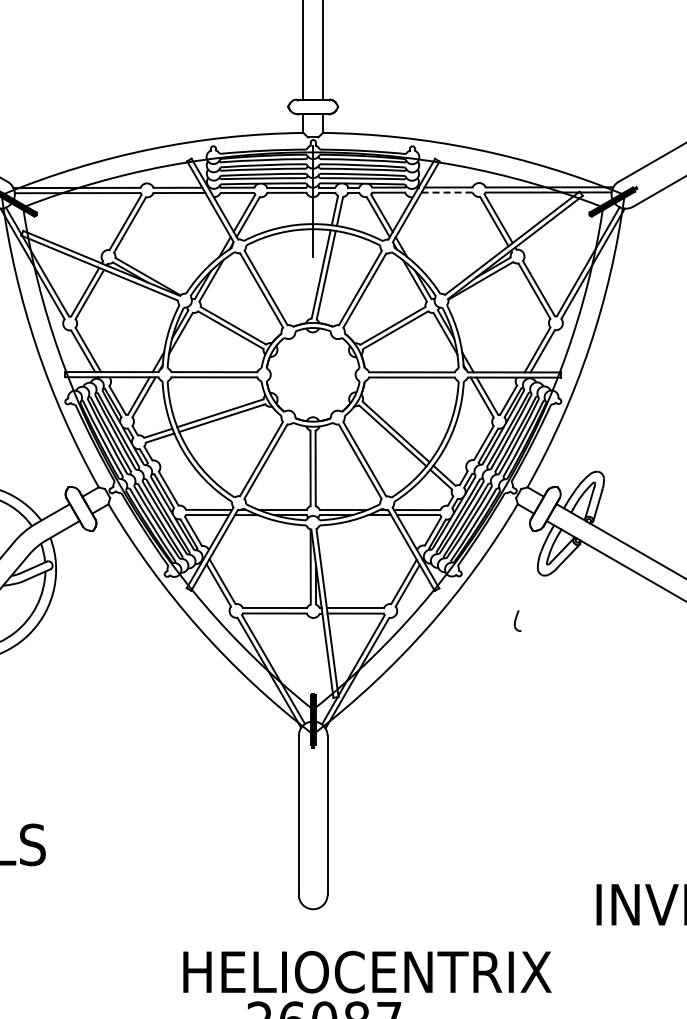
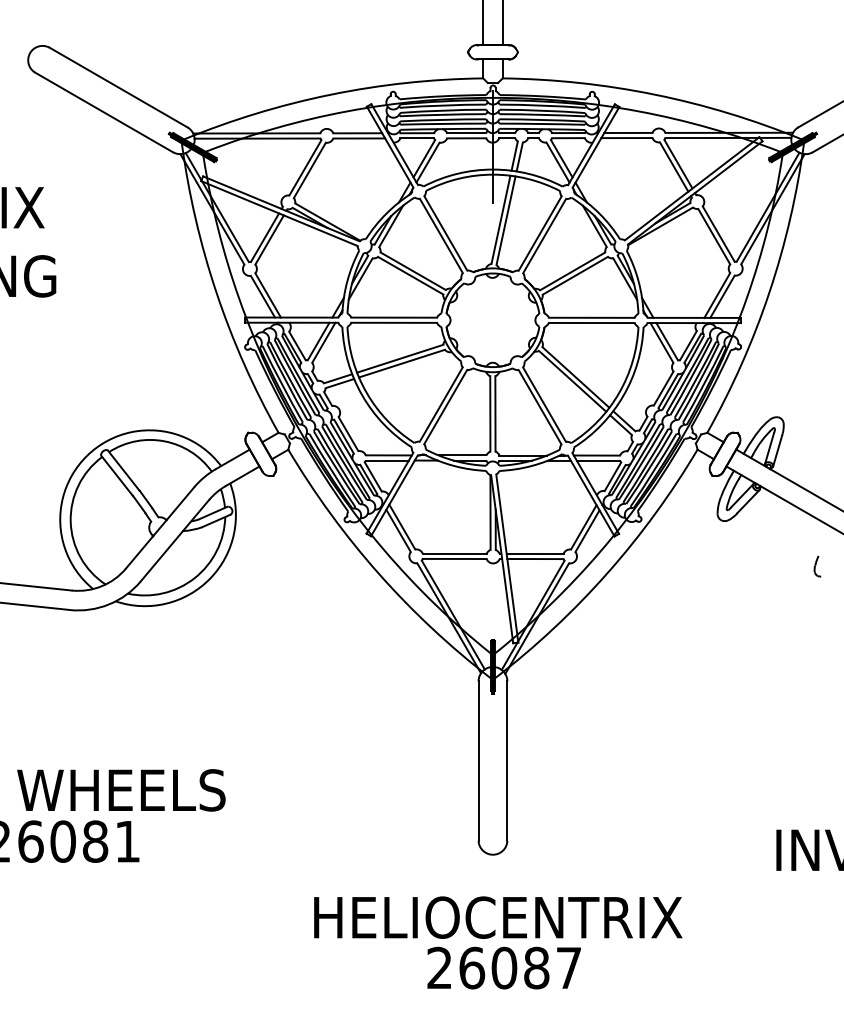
line: (446, 193) -> (626, 138), dashed -> solid
part: (517, 621) -> (817, 566), moved
text: (367, 972) -> (498, 917), moved

